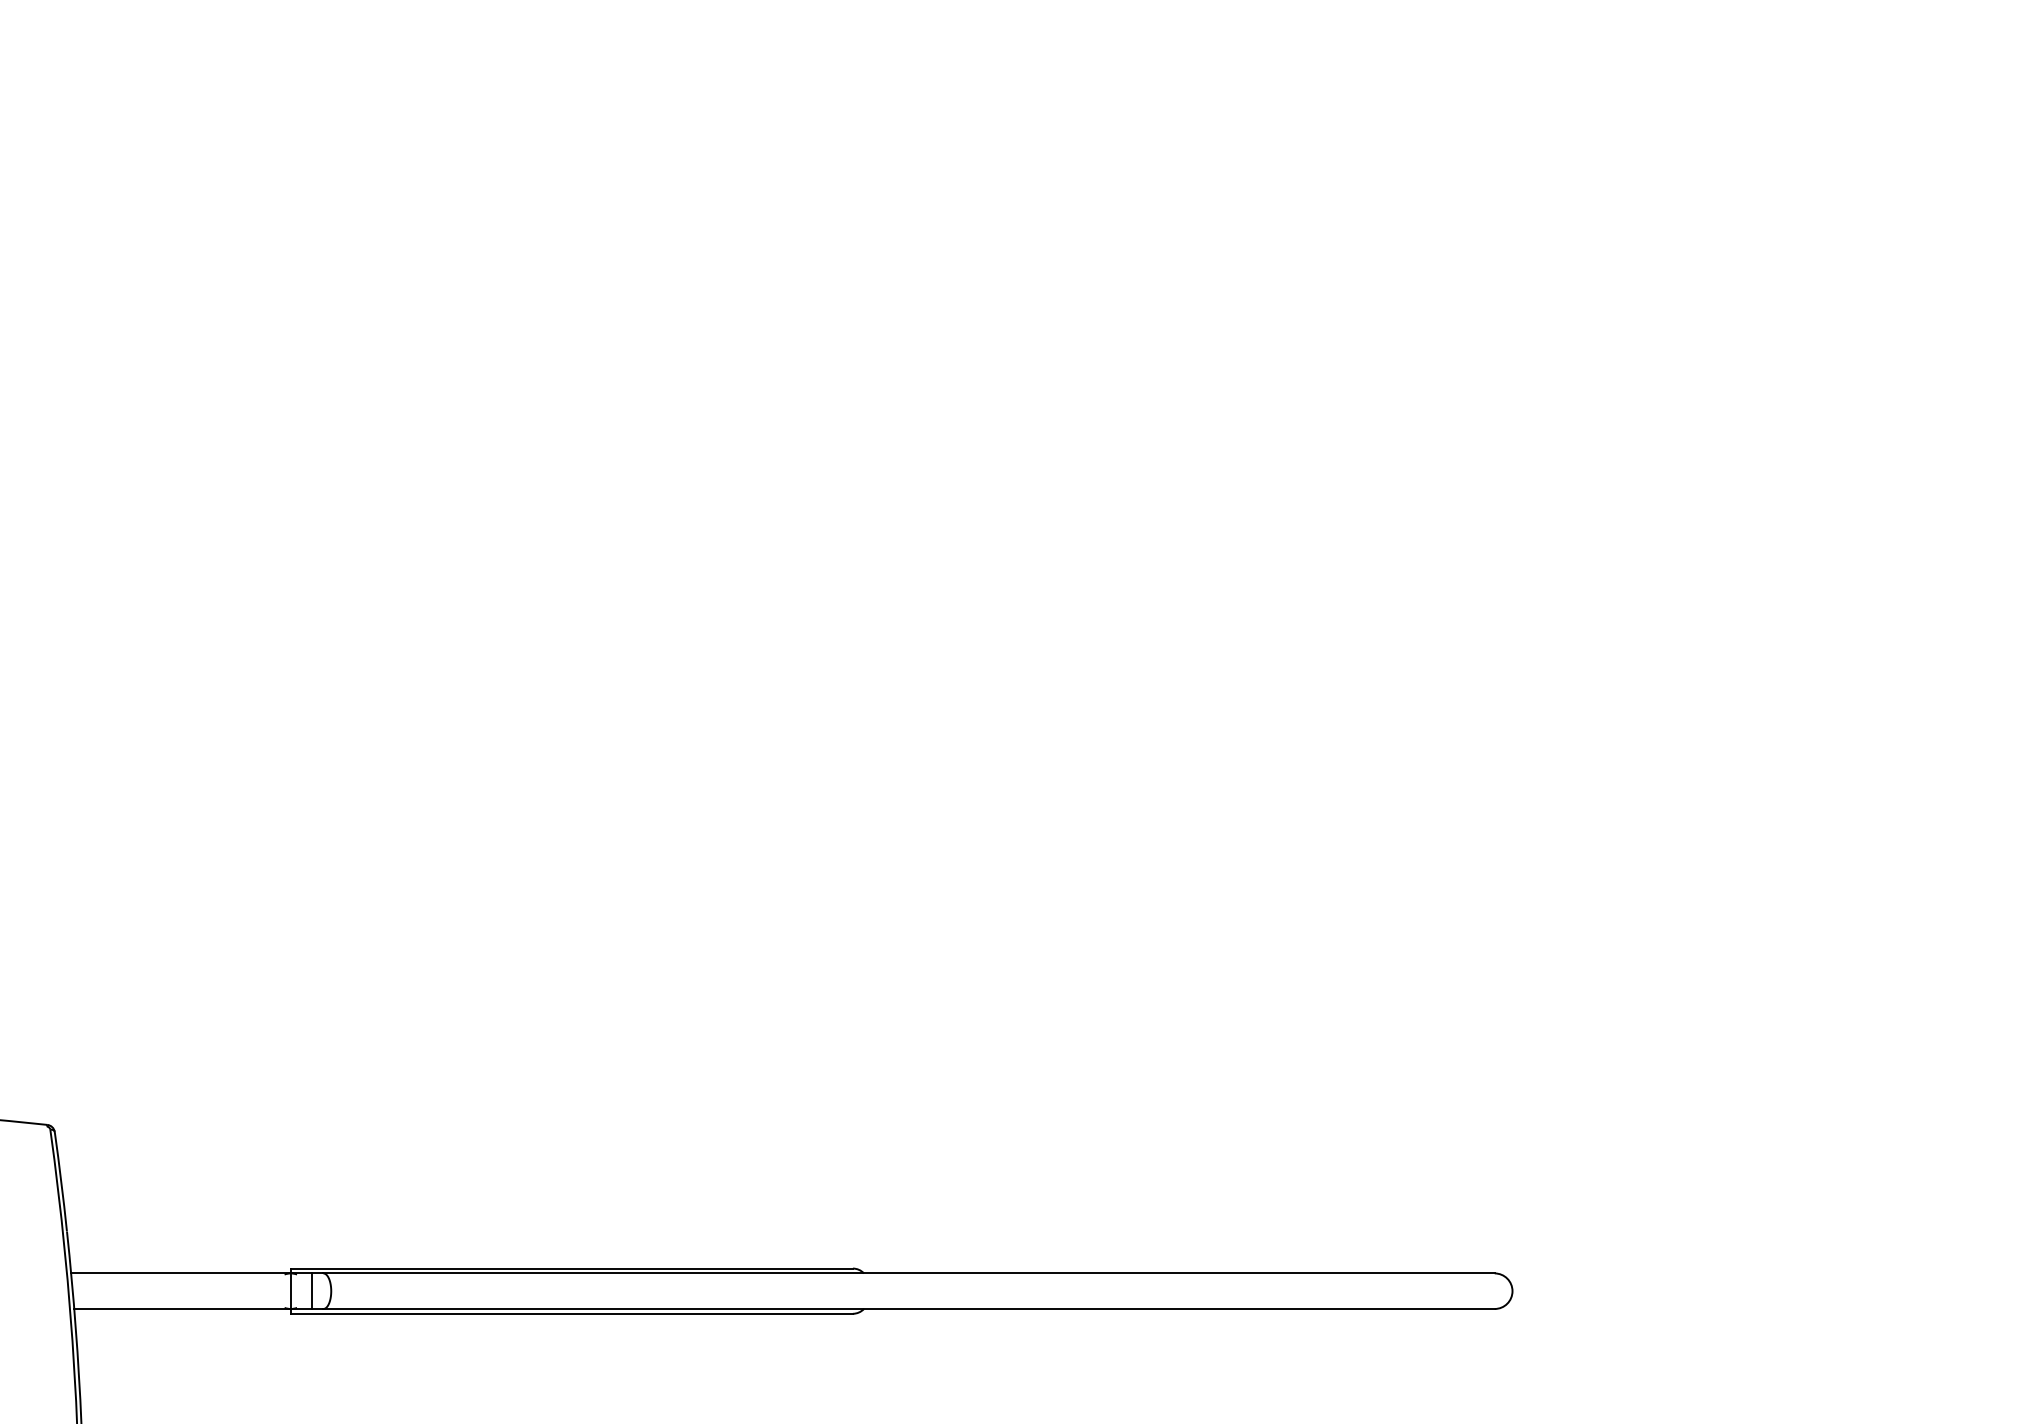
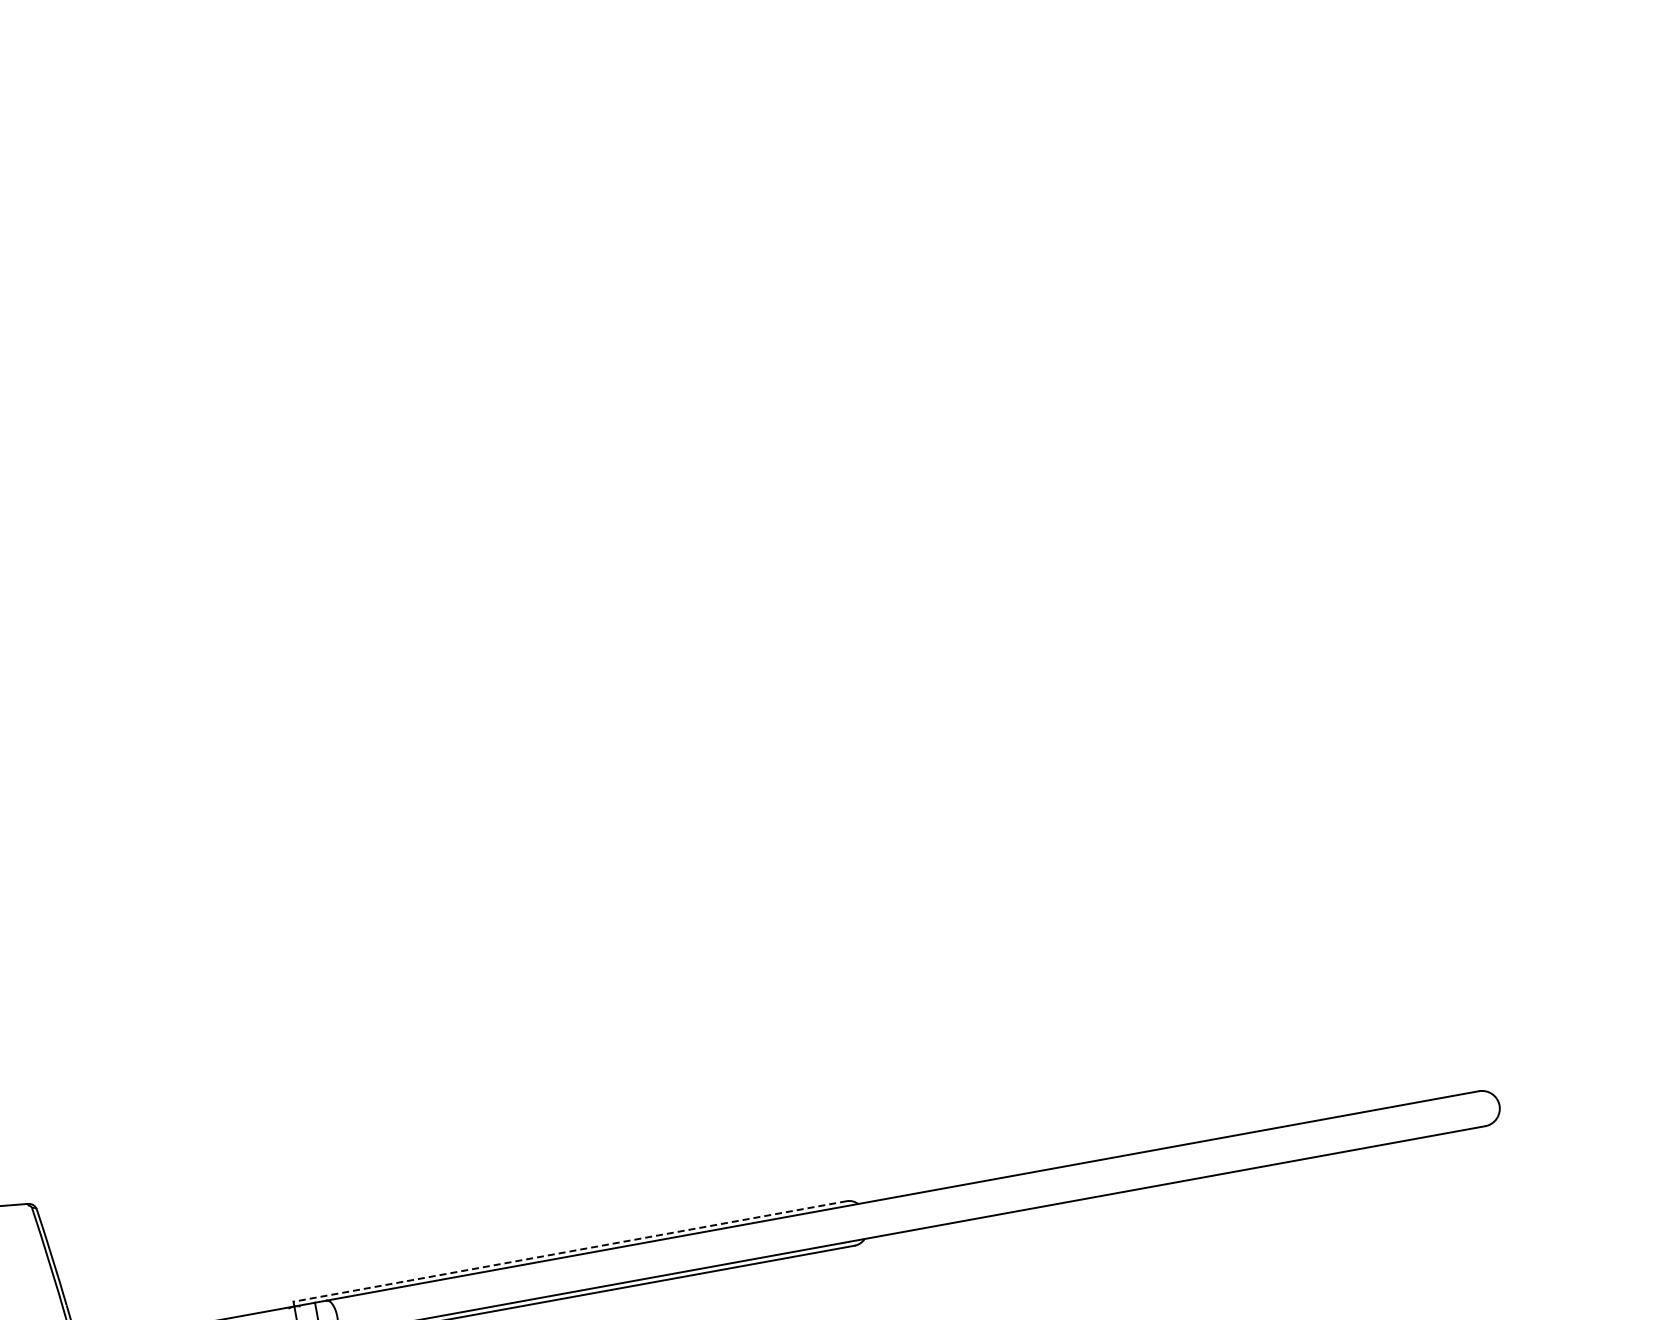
line: (571, 1268) -> (569, 1251), solid -> dashed

